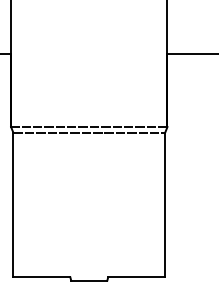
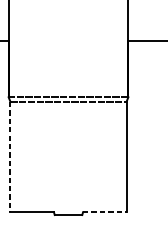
line: (13, 205) -> (10, 157), solid -> dashed
line: (137, 277) -> (105, 212), solid -> dashed

